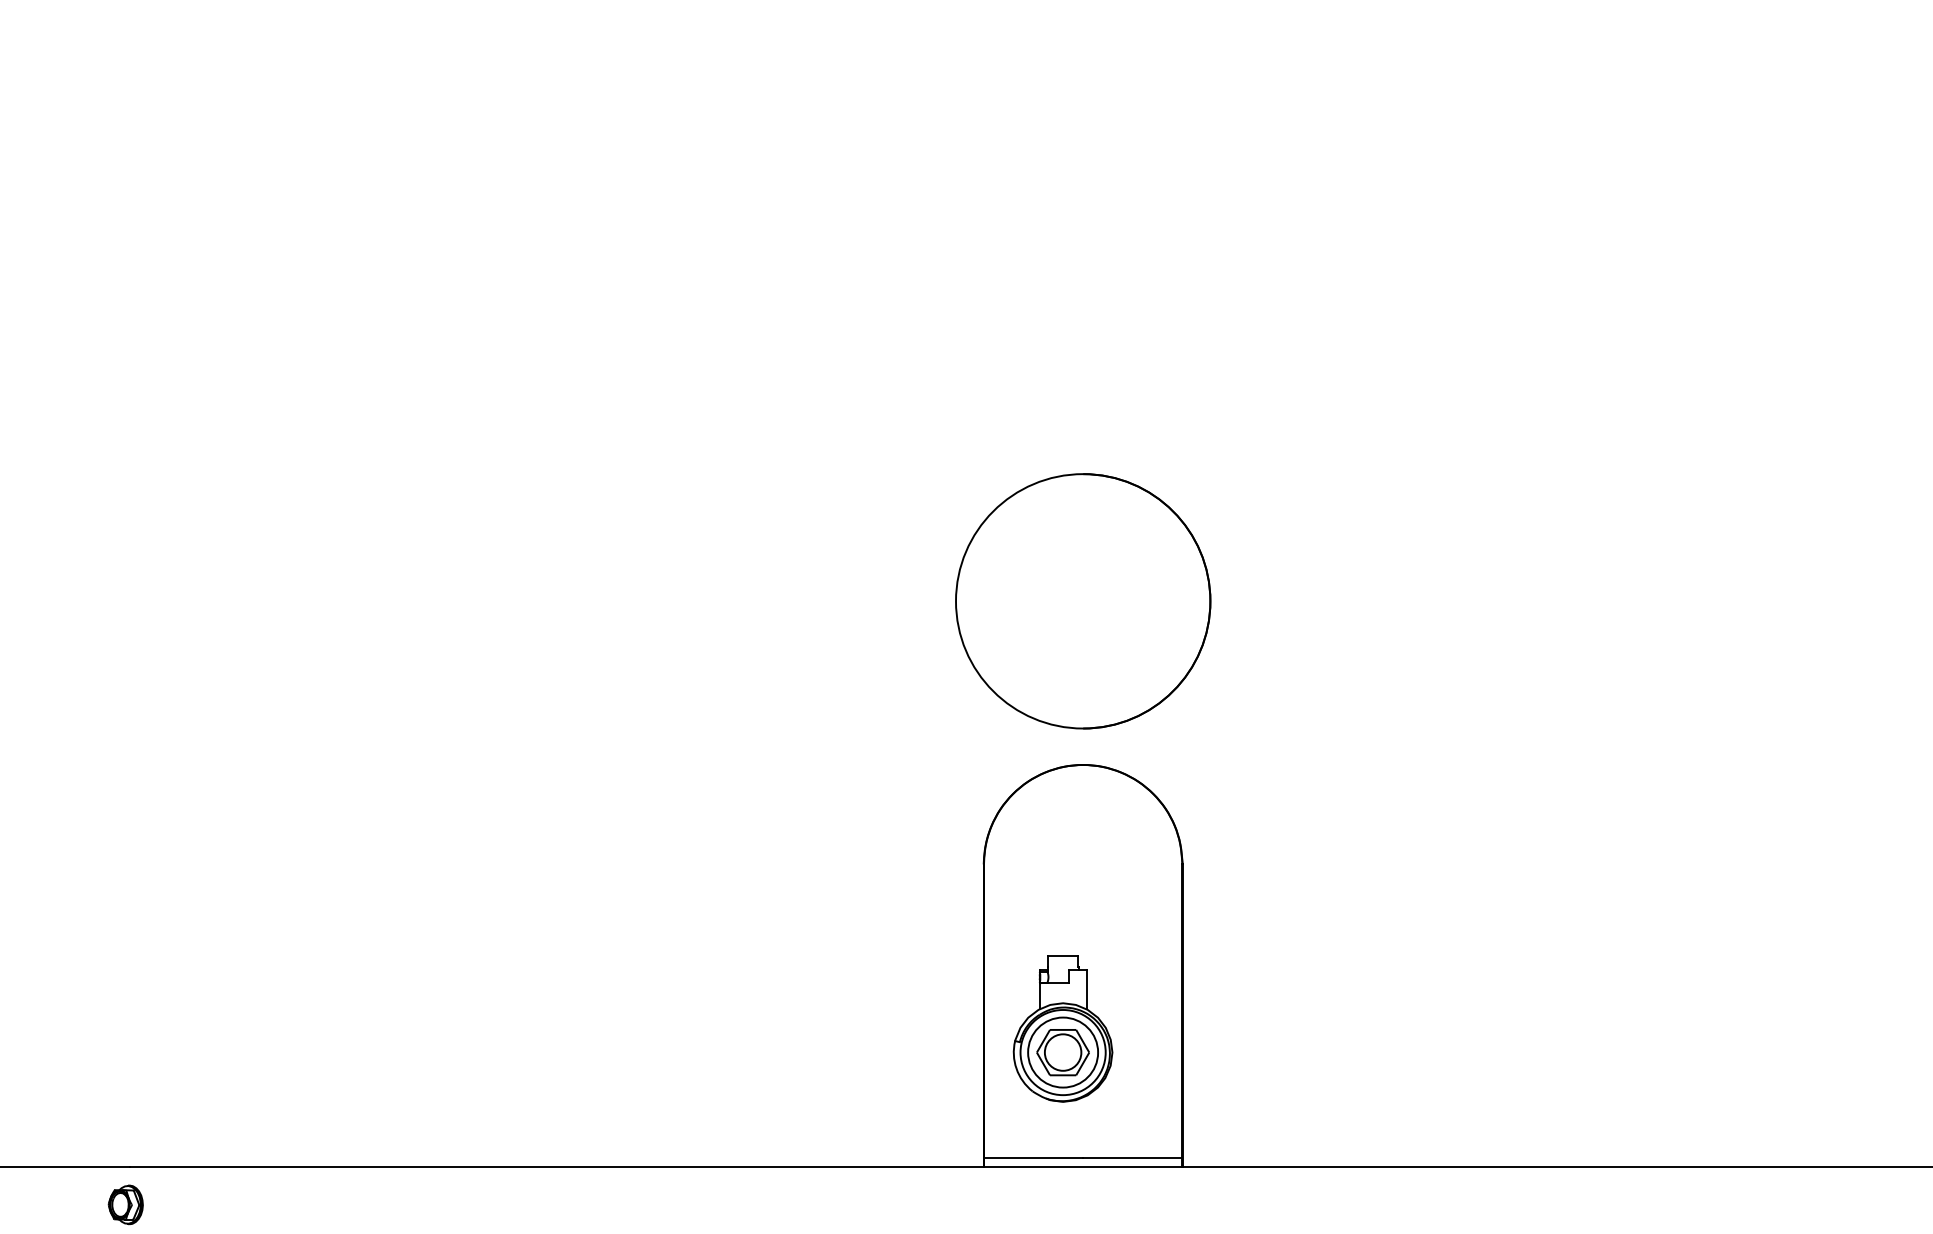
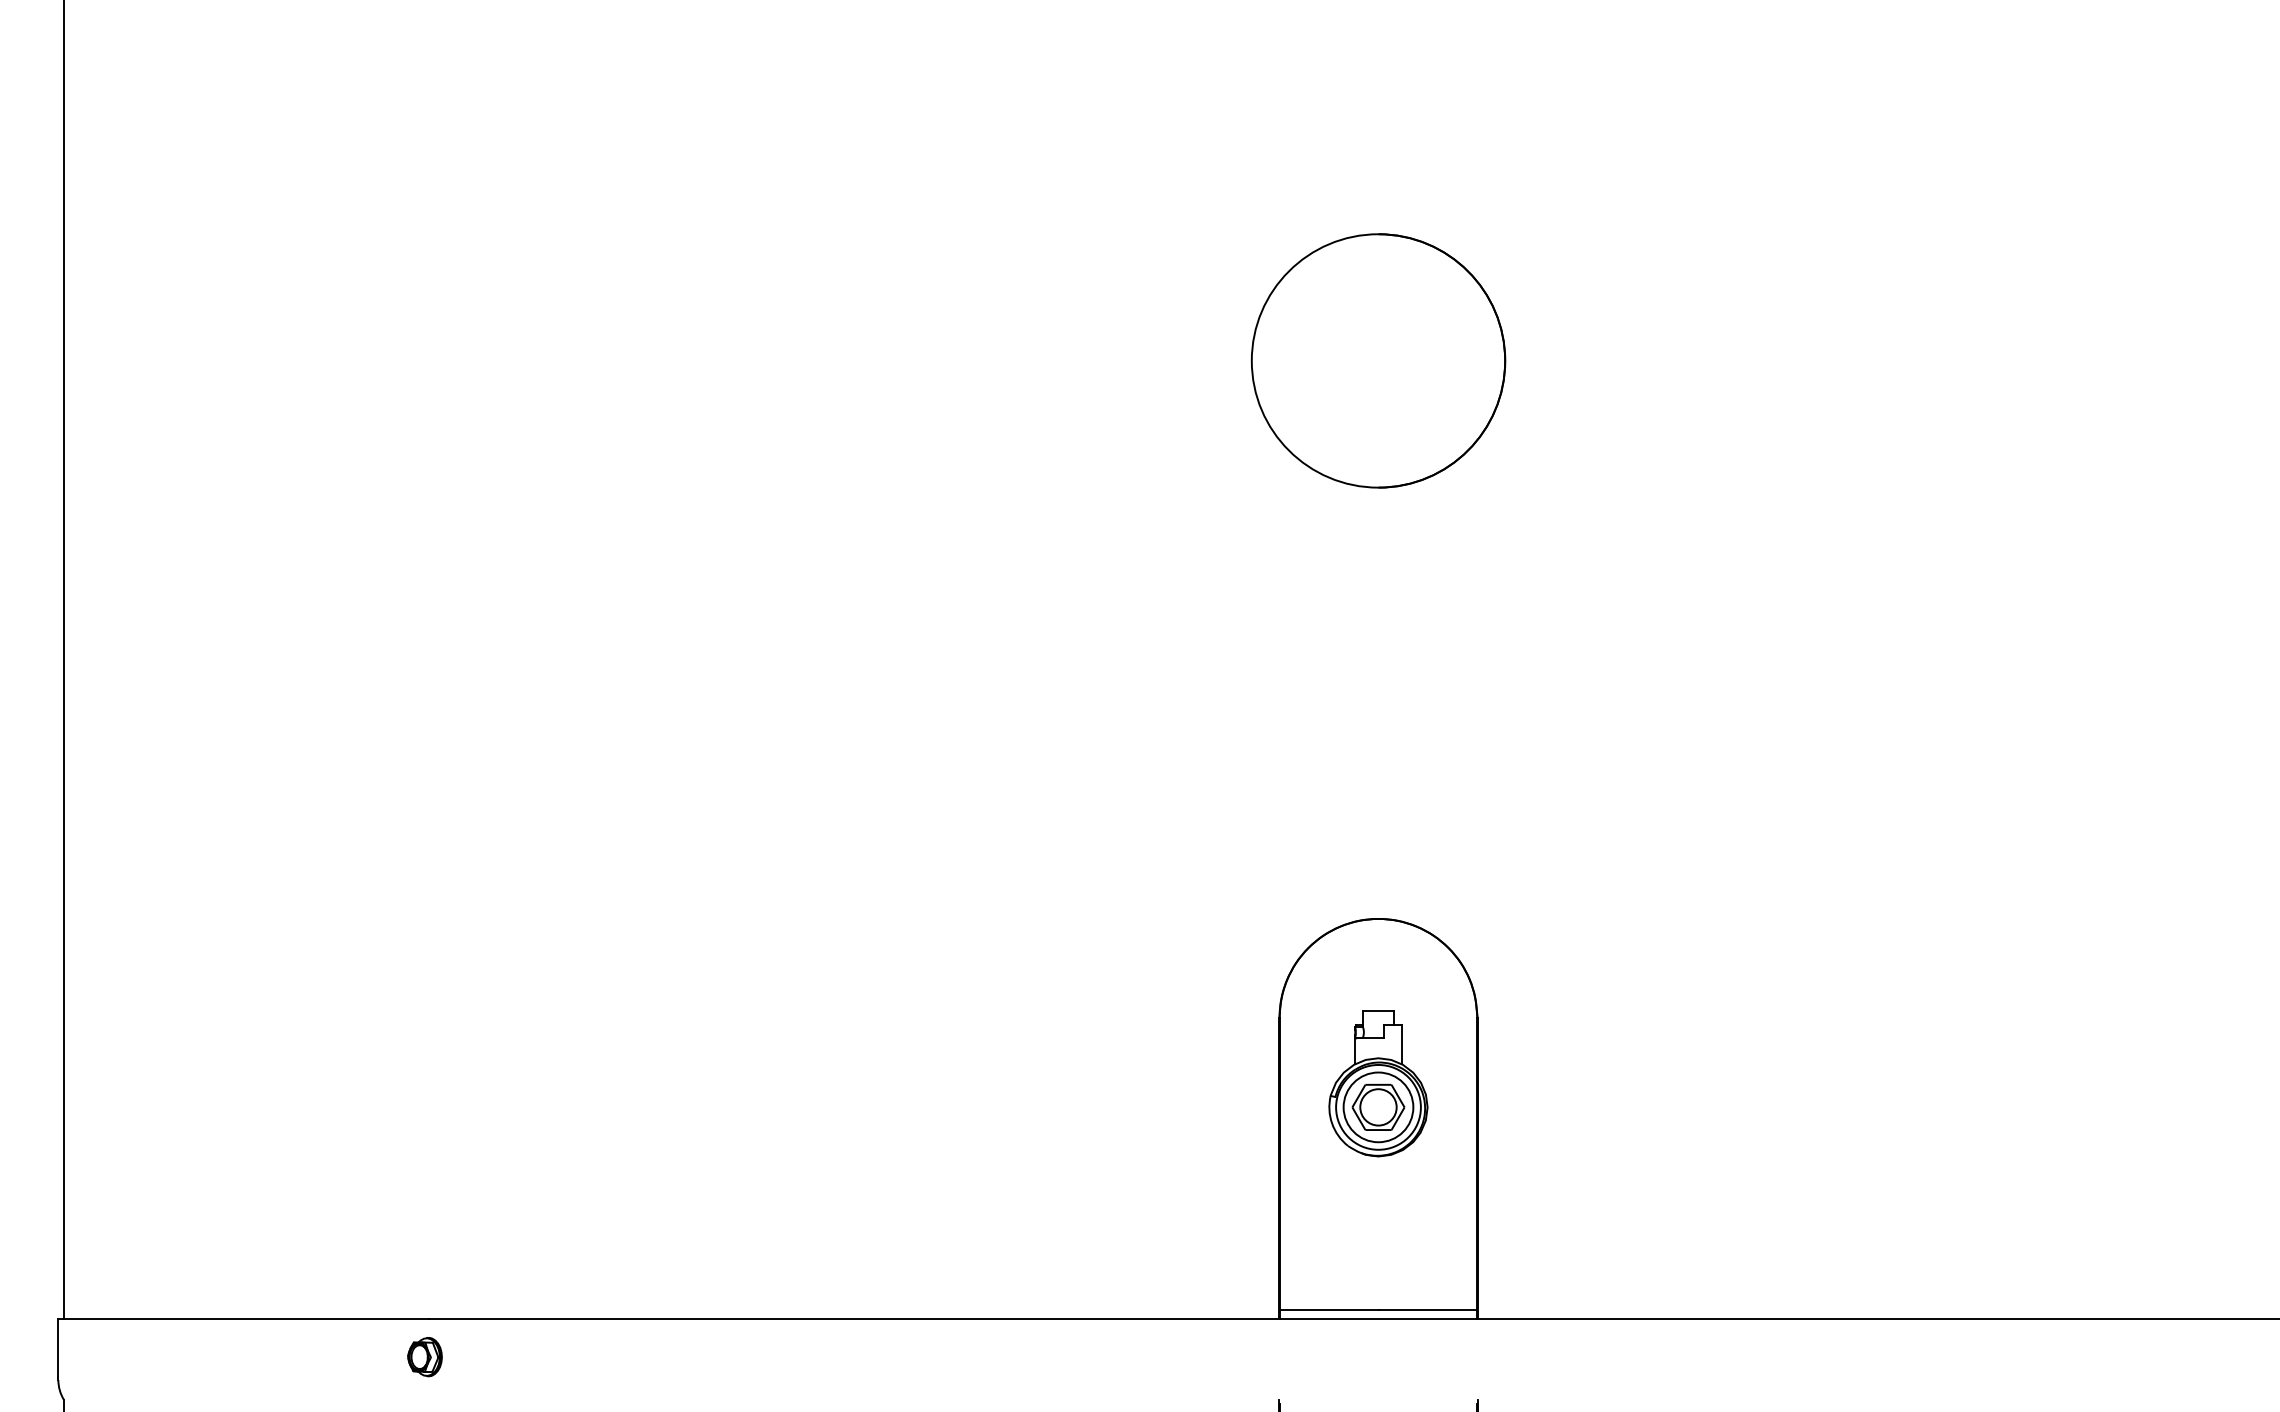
part: (1083, 600) -> (1378, 360), moved
part: (1063, 1028) -> (1378, 1083), moved

